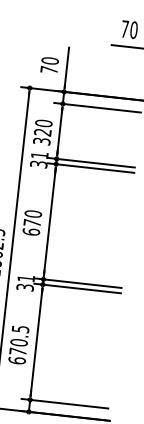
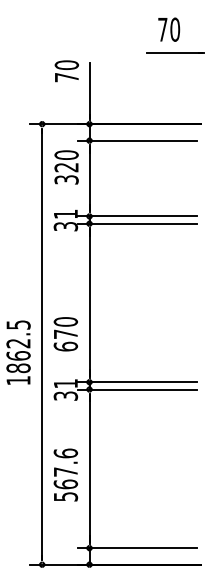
text: (49, 65) -> (66, 71), moved
text: (42, 132) -> (66, 167), moved
text: (32, 223) -> (65, 334), moved
text: (18, 344) -> (65, 474), 670.5 -> 567.6

